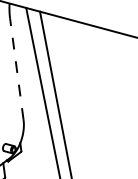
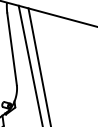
line: (17, 68) -> (12, 48), dashed -> solid

